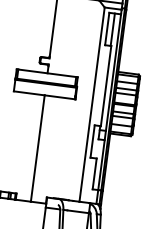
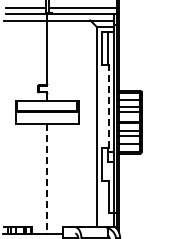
line: (106, 85) -> (108, 105), solid -> dashed
line: (37, 148) -> (47, 178), solid -> dashed

